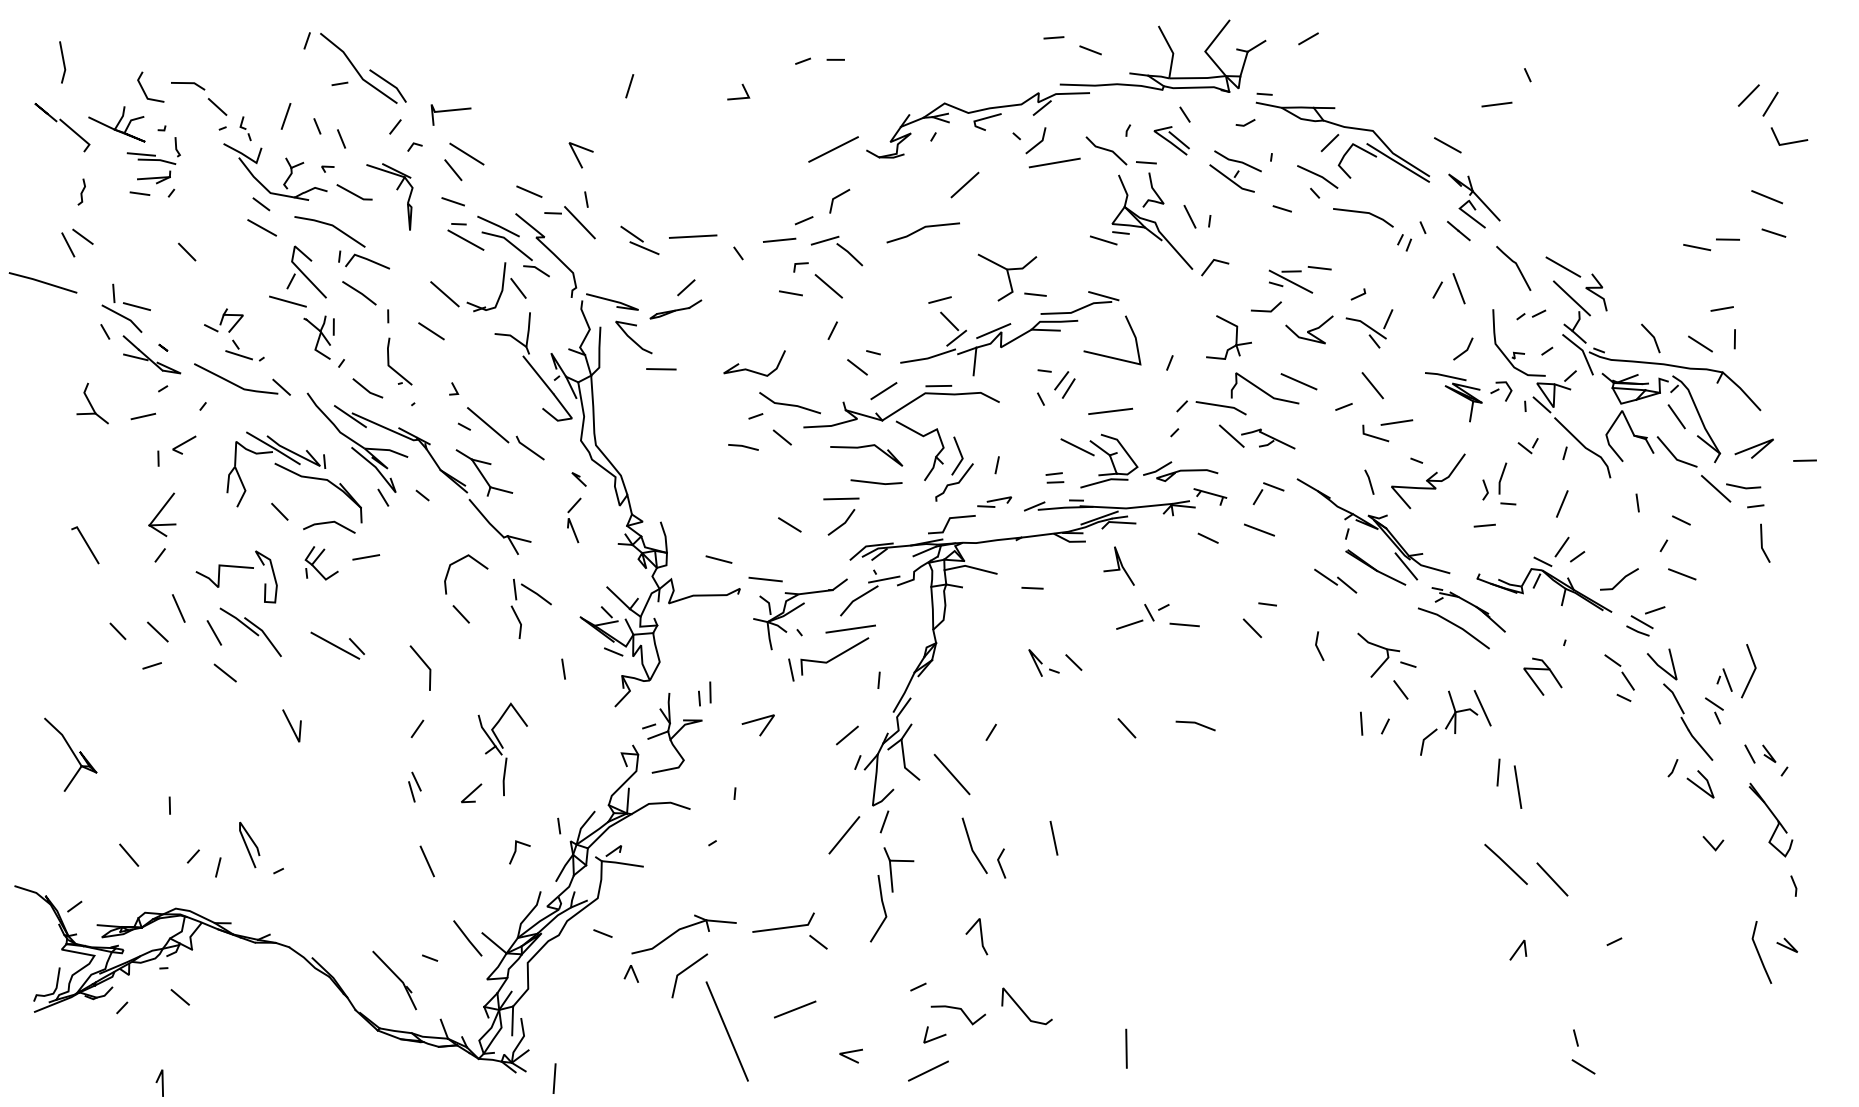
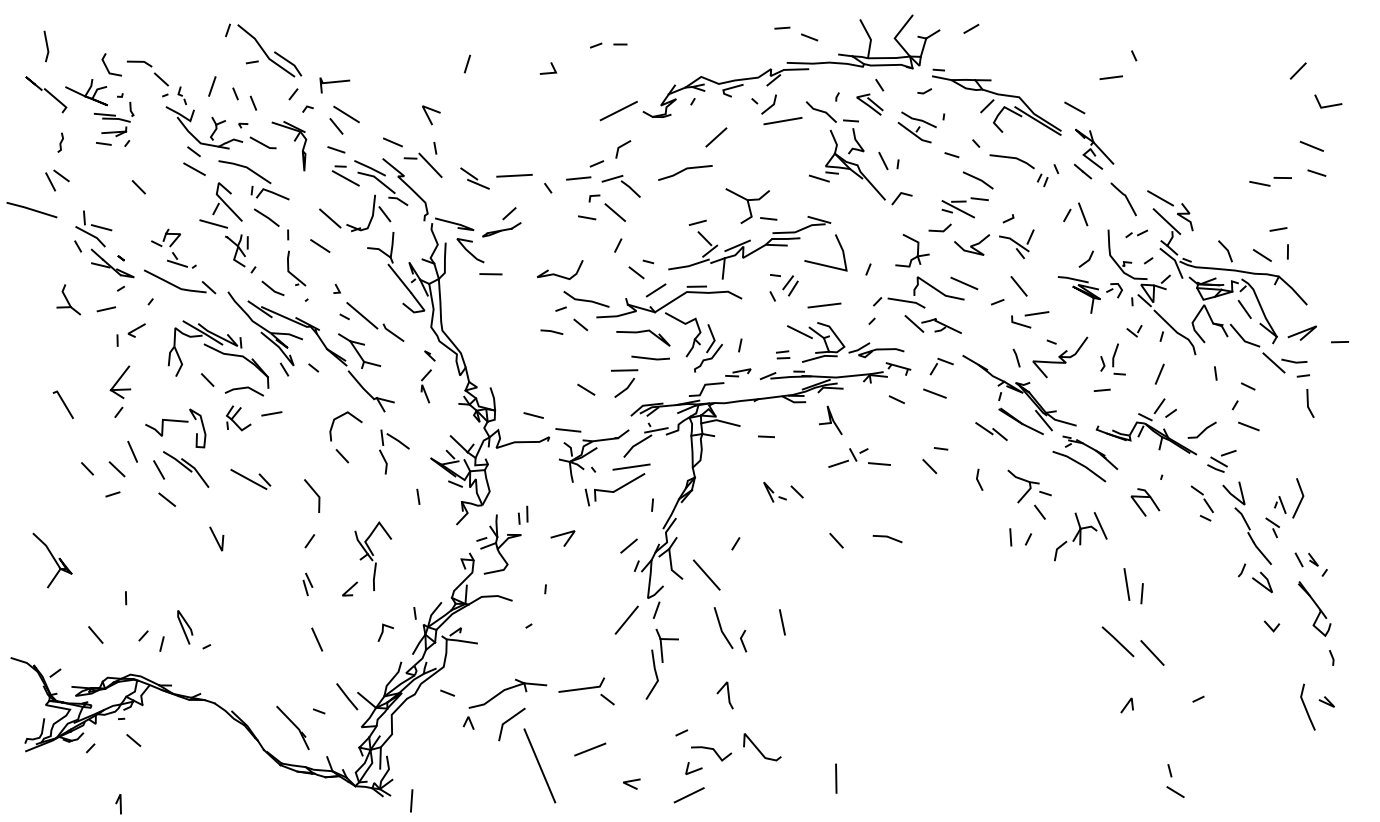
line: (1770, 103) -> (1314, 76), removed
line: (1317, 175) -> (978, 179), moved
line: (1498, 772) -> (1142, 593), moved

